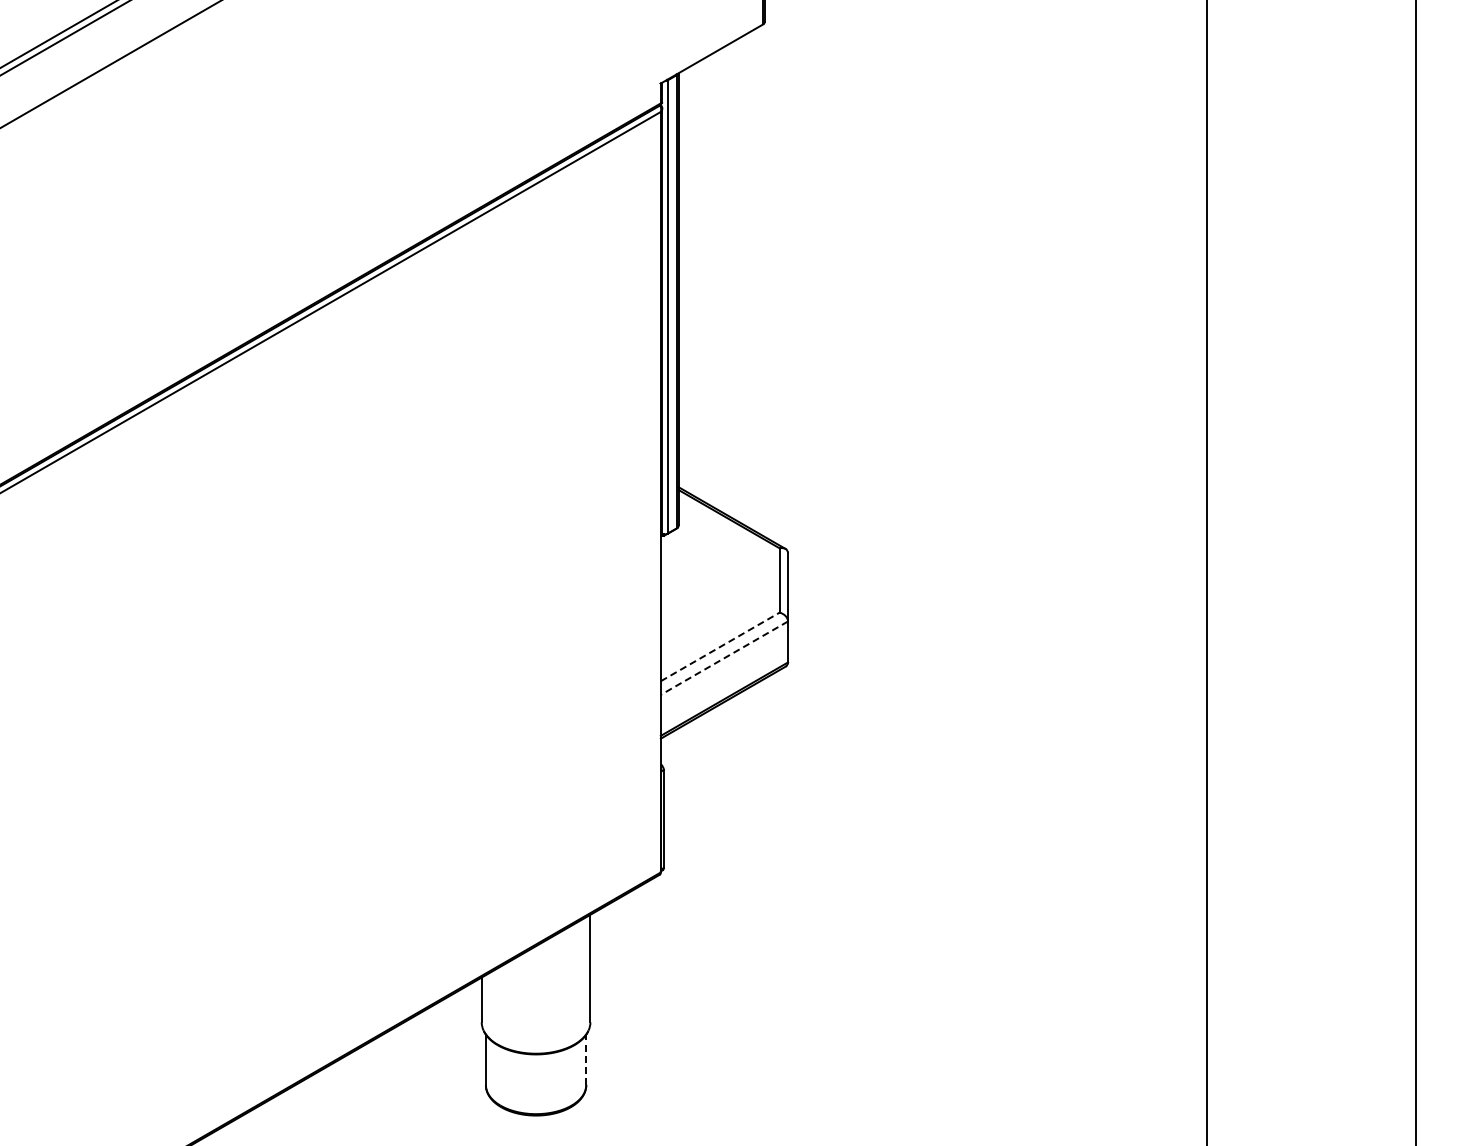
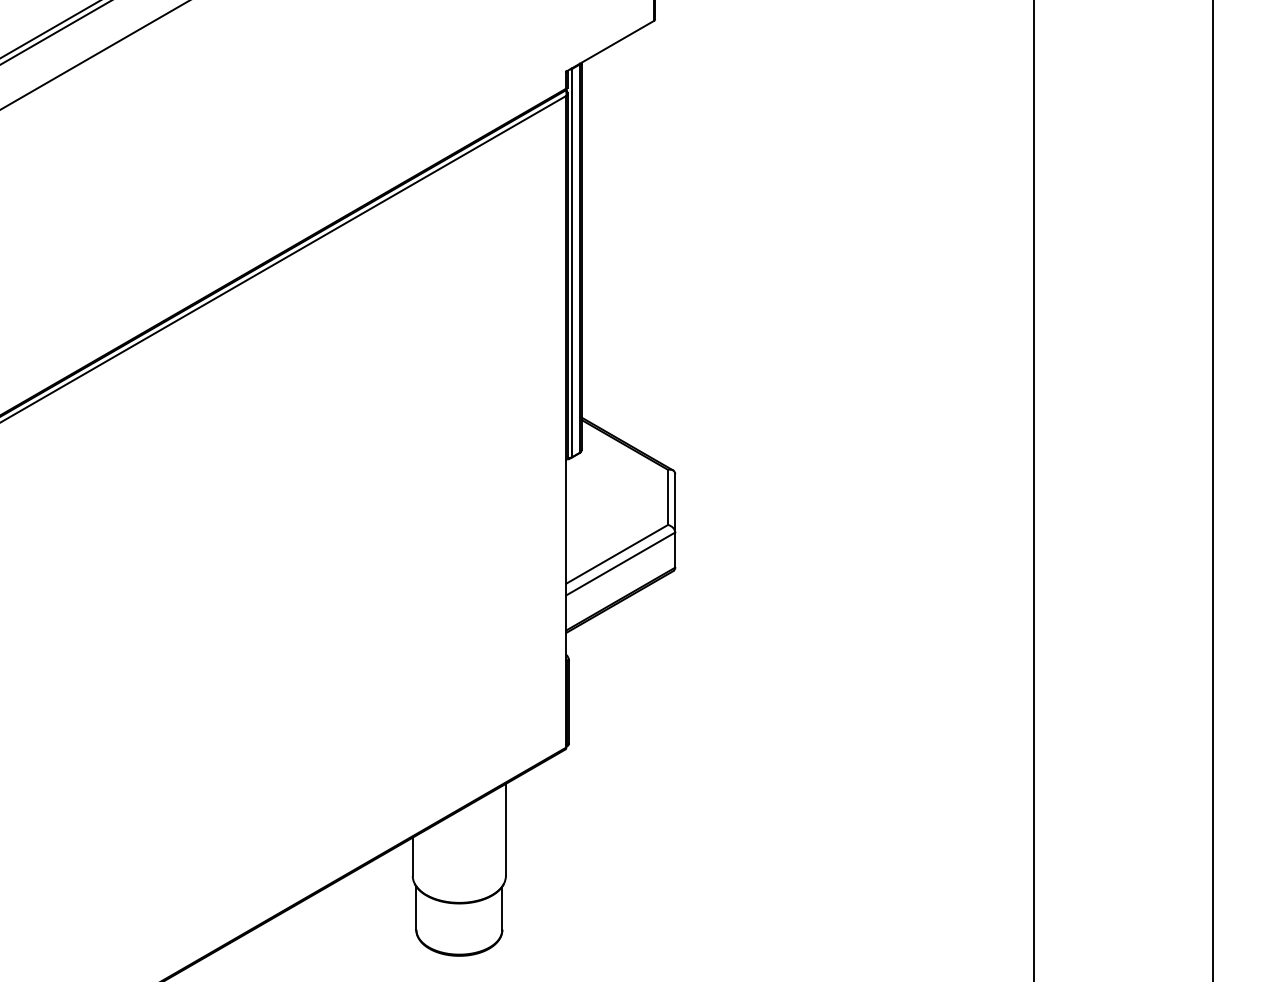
line: (720, 646) -> (617, 553), dashed -> solid
line: (724, 658) -> (620, 564), dashed -> solid
line: (586, 1059) -> (502, 907), dashed -> solid

